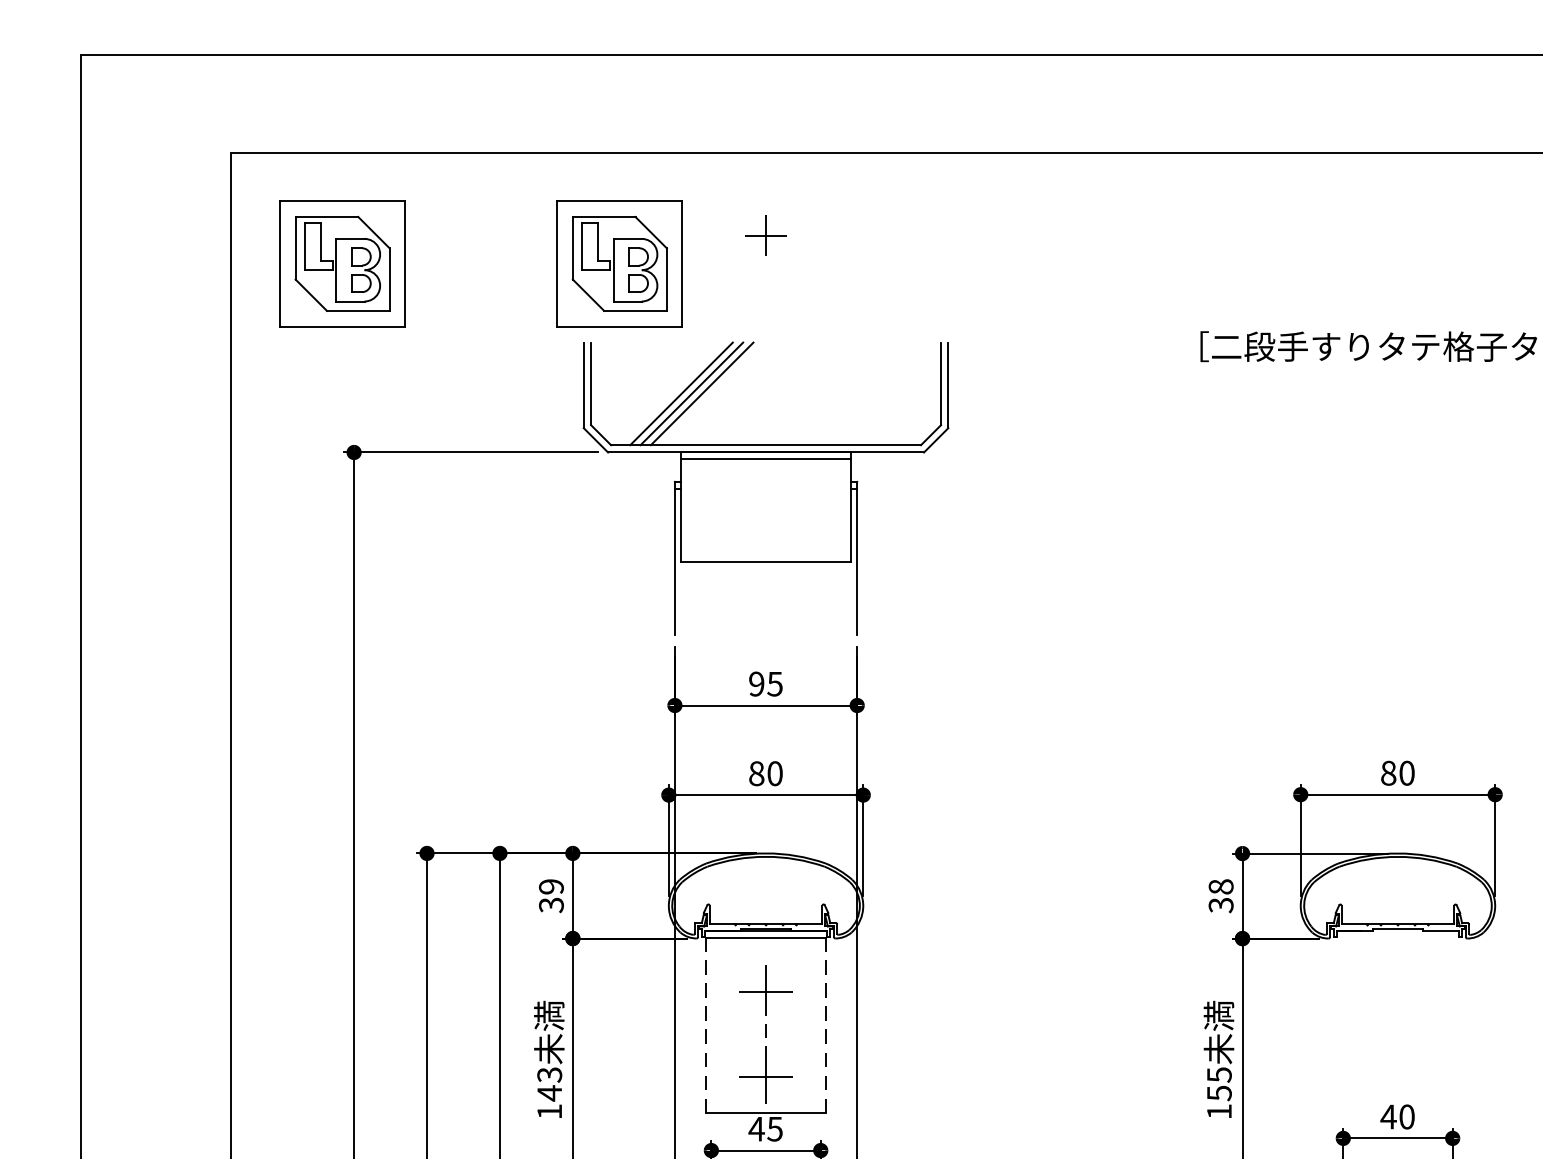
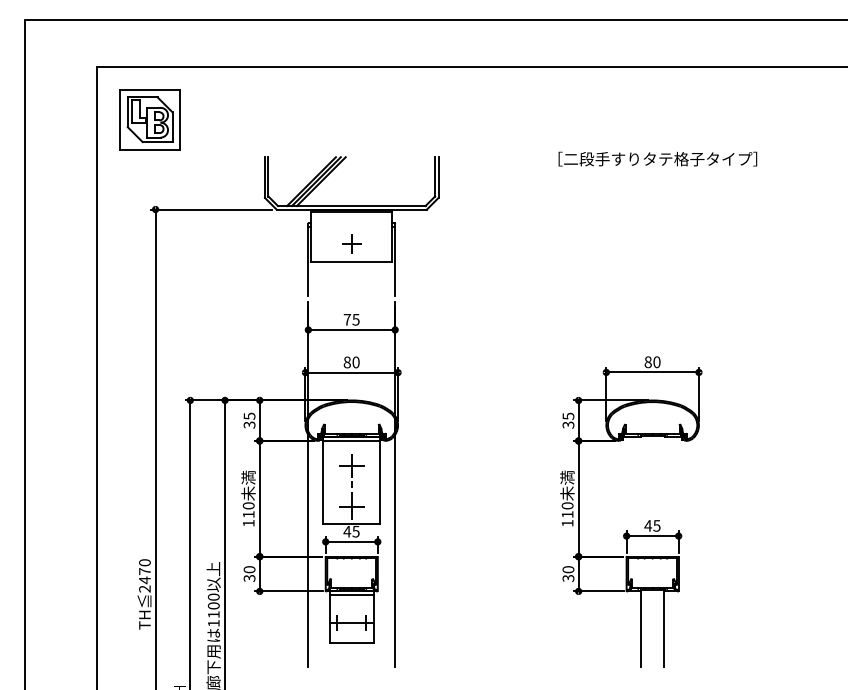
part: (765, 234) -> (351, 243), moved
part: (618, 263) -> (281, 119), removed
text: (754, 683) -> (346, 319), 95 -> 75
text: (551, 885) -> (249, 415), 39 -> 35
text: (1221, 885) -> (568, 415), 38 -> 35
line: (706, 1021) -> (323, 480), dashed -> solid
line: (826, 1021) -> (380, 480), dashed -> solid
text: (549, 1084) -> (248, 510), 143 -> 110
text: (1219, 1084) -> (567, 510), 155 -> 110
text: (1406, 1116) -> (656, 525), 40 -> 45

